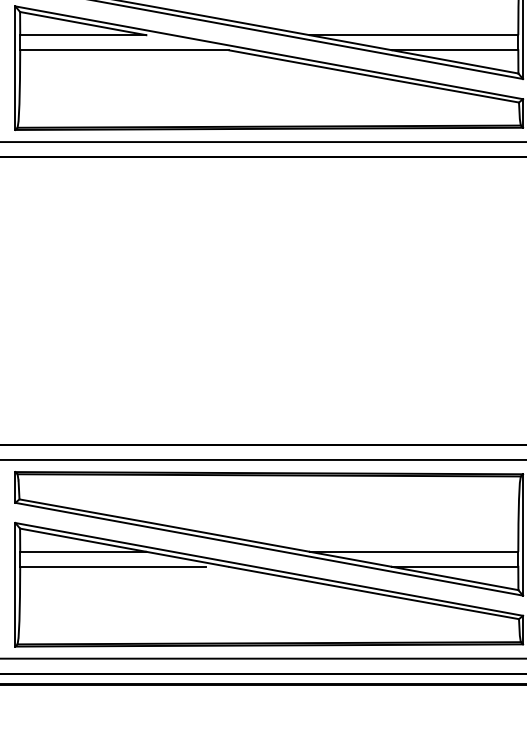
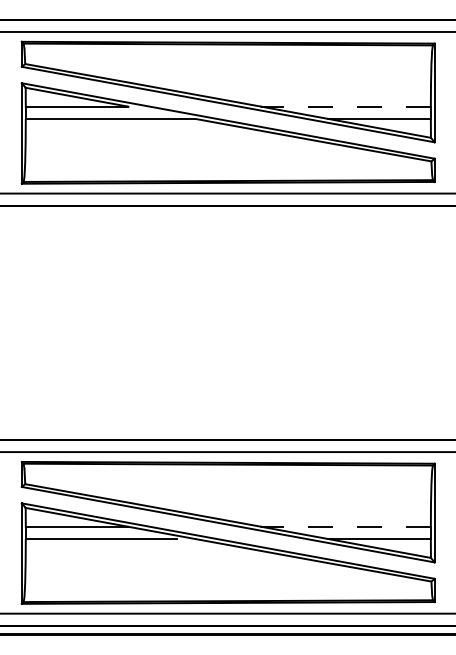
line: (414, 34) -> (346, 106), solid -> dashed
line: (414, 551) -> (346, 526), solid -> dashed

